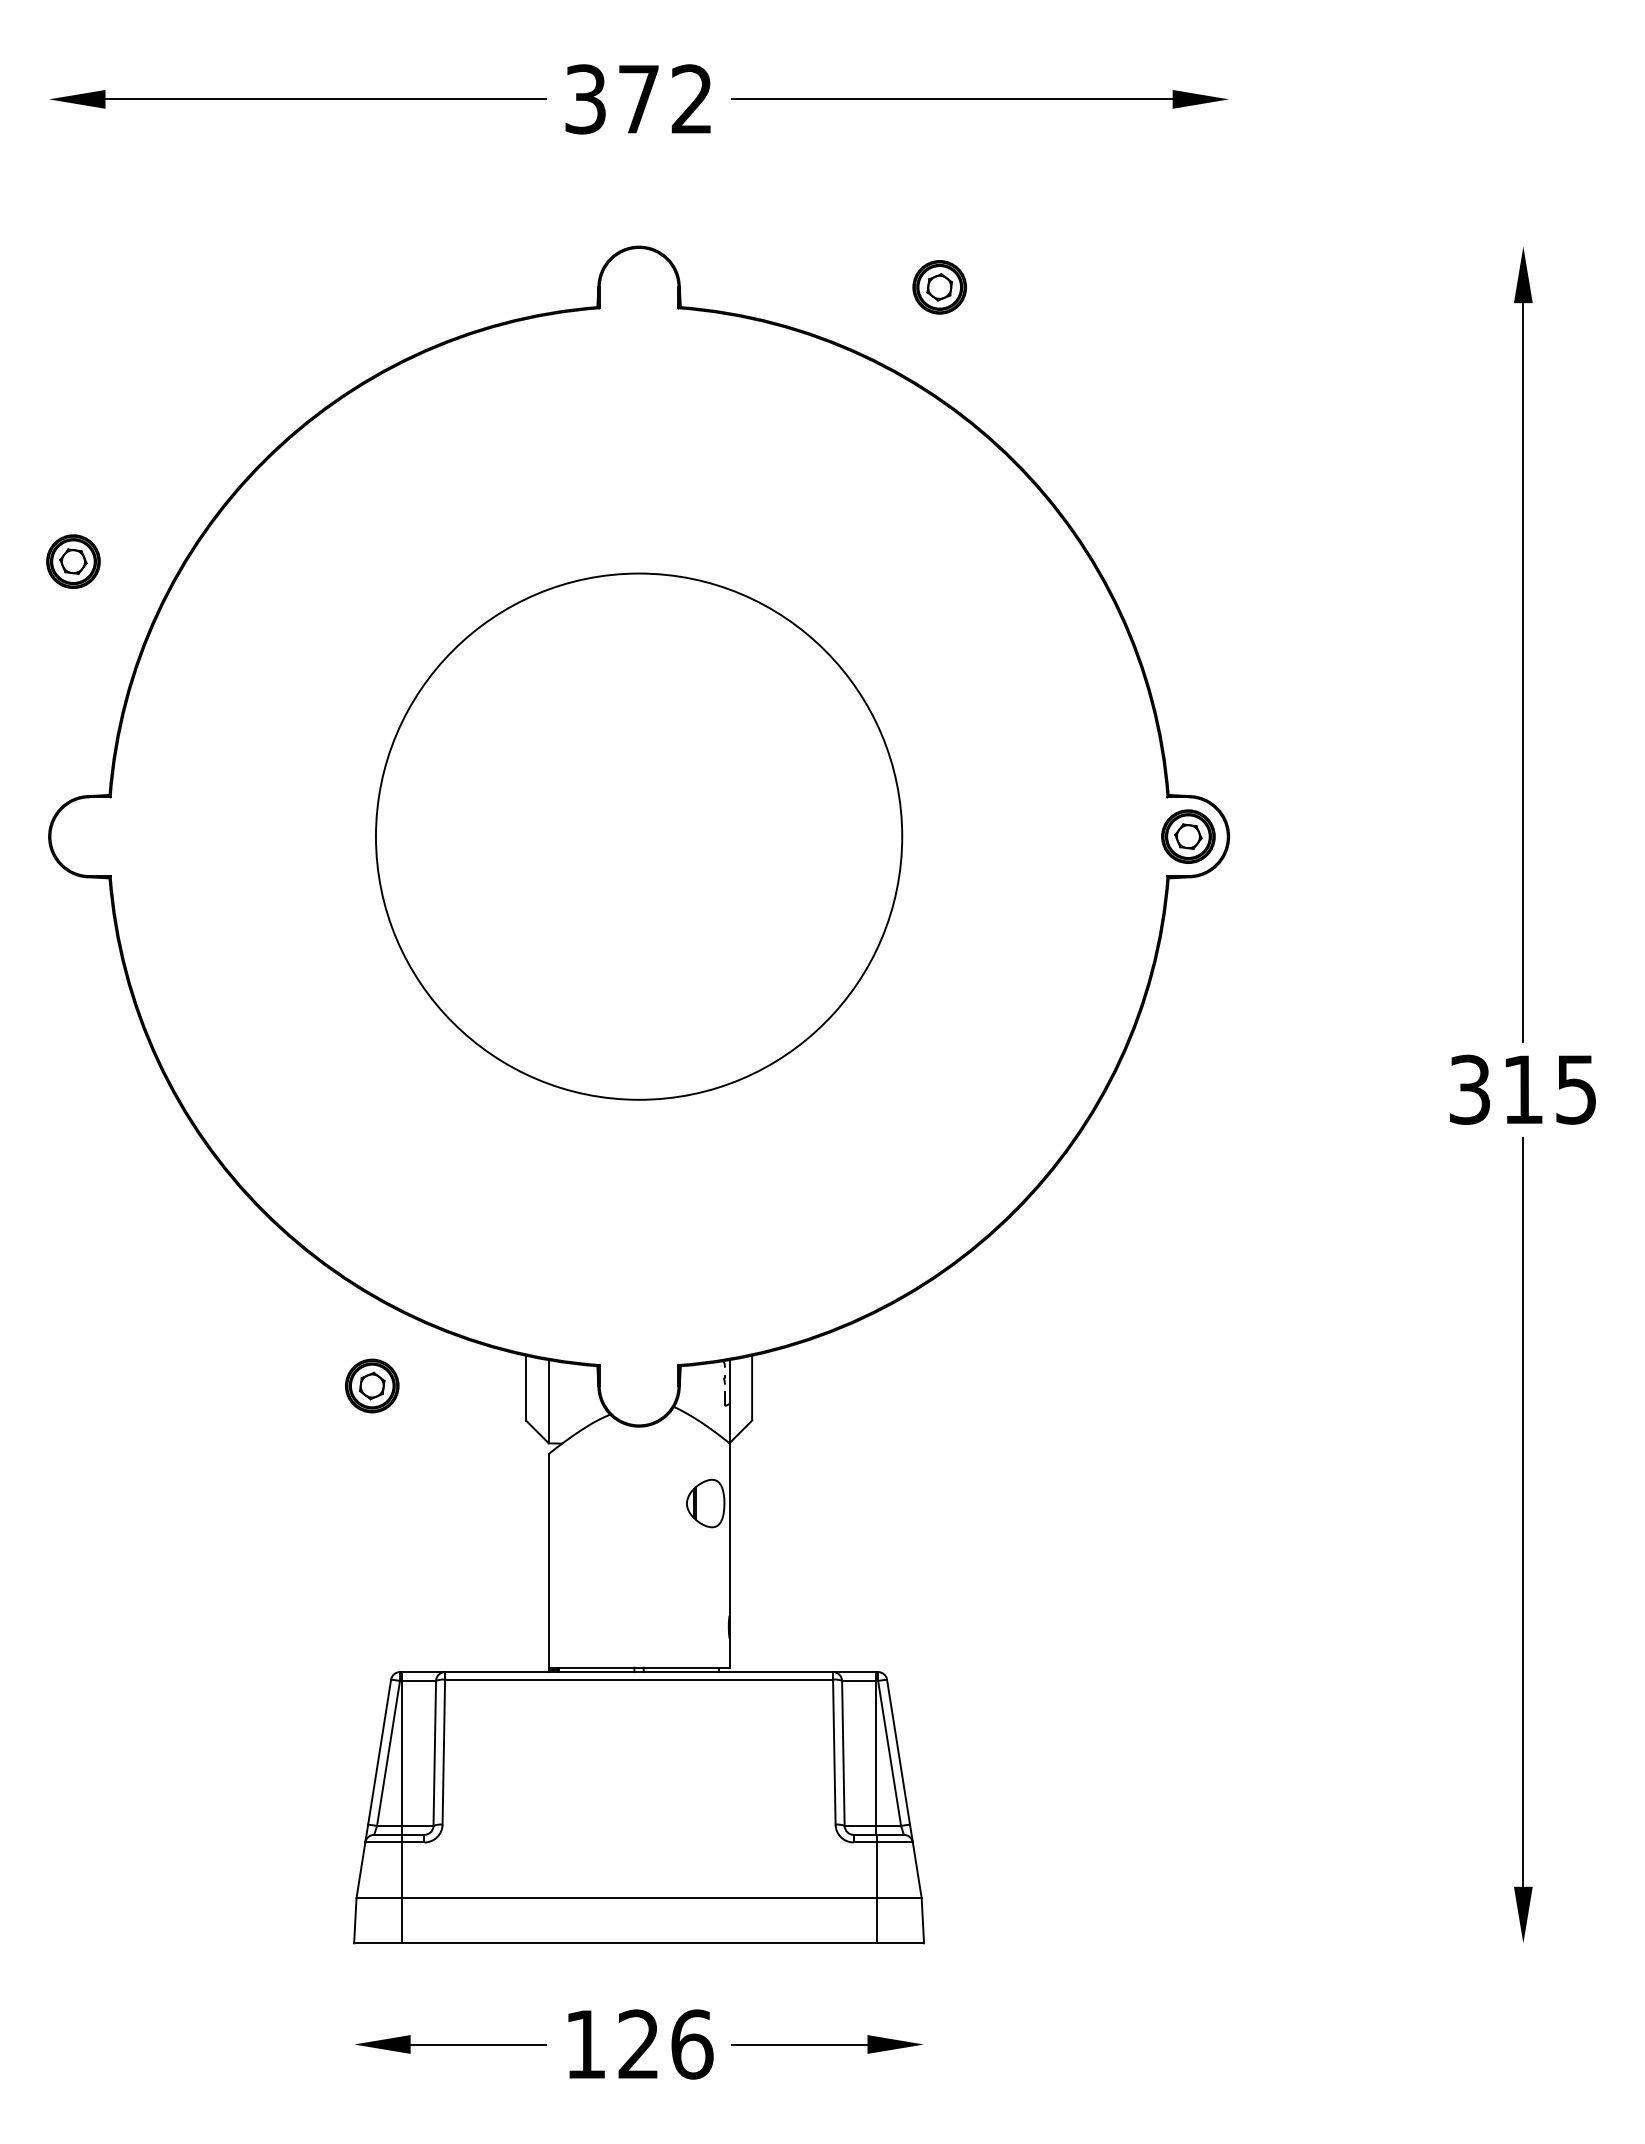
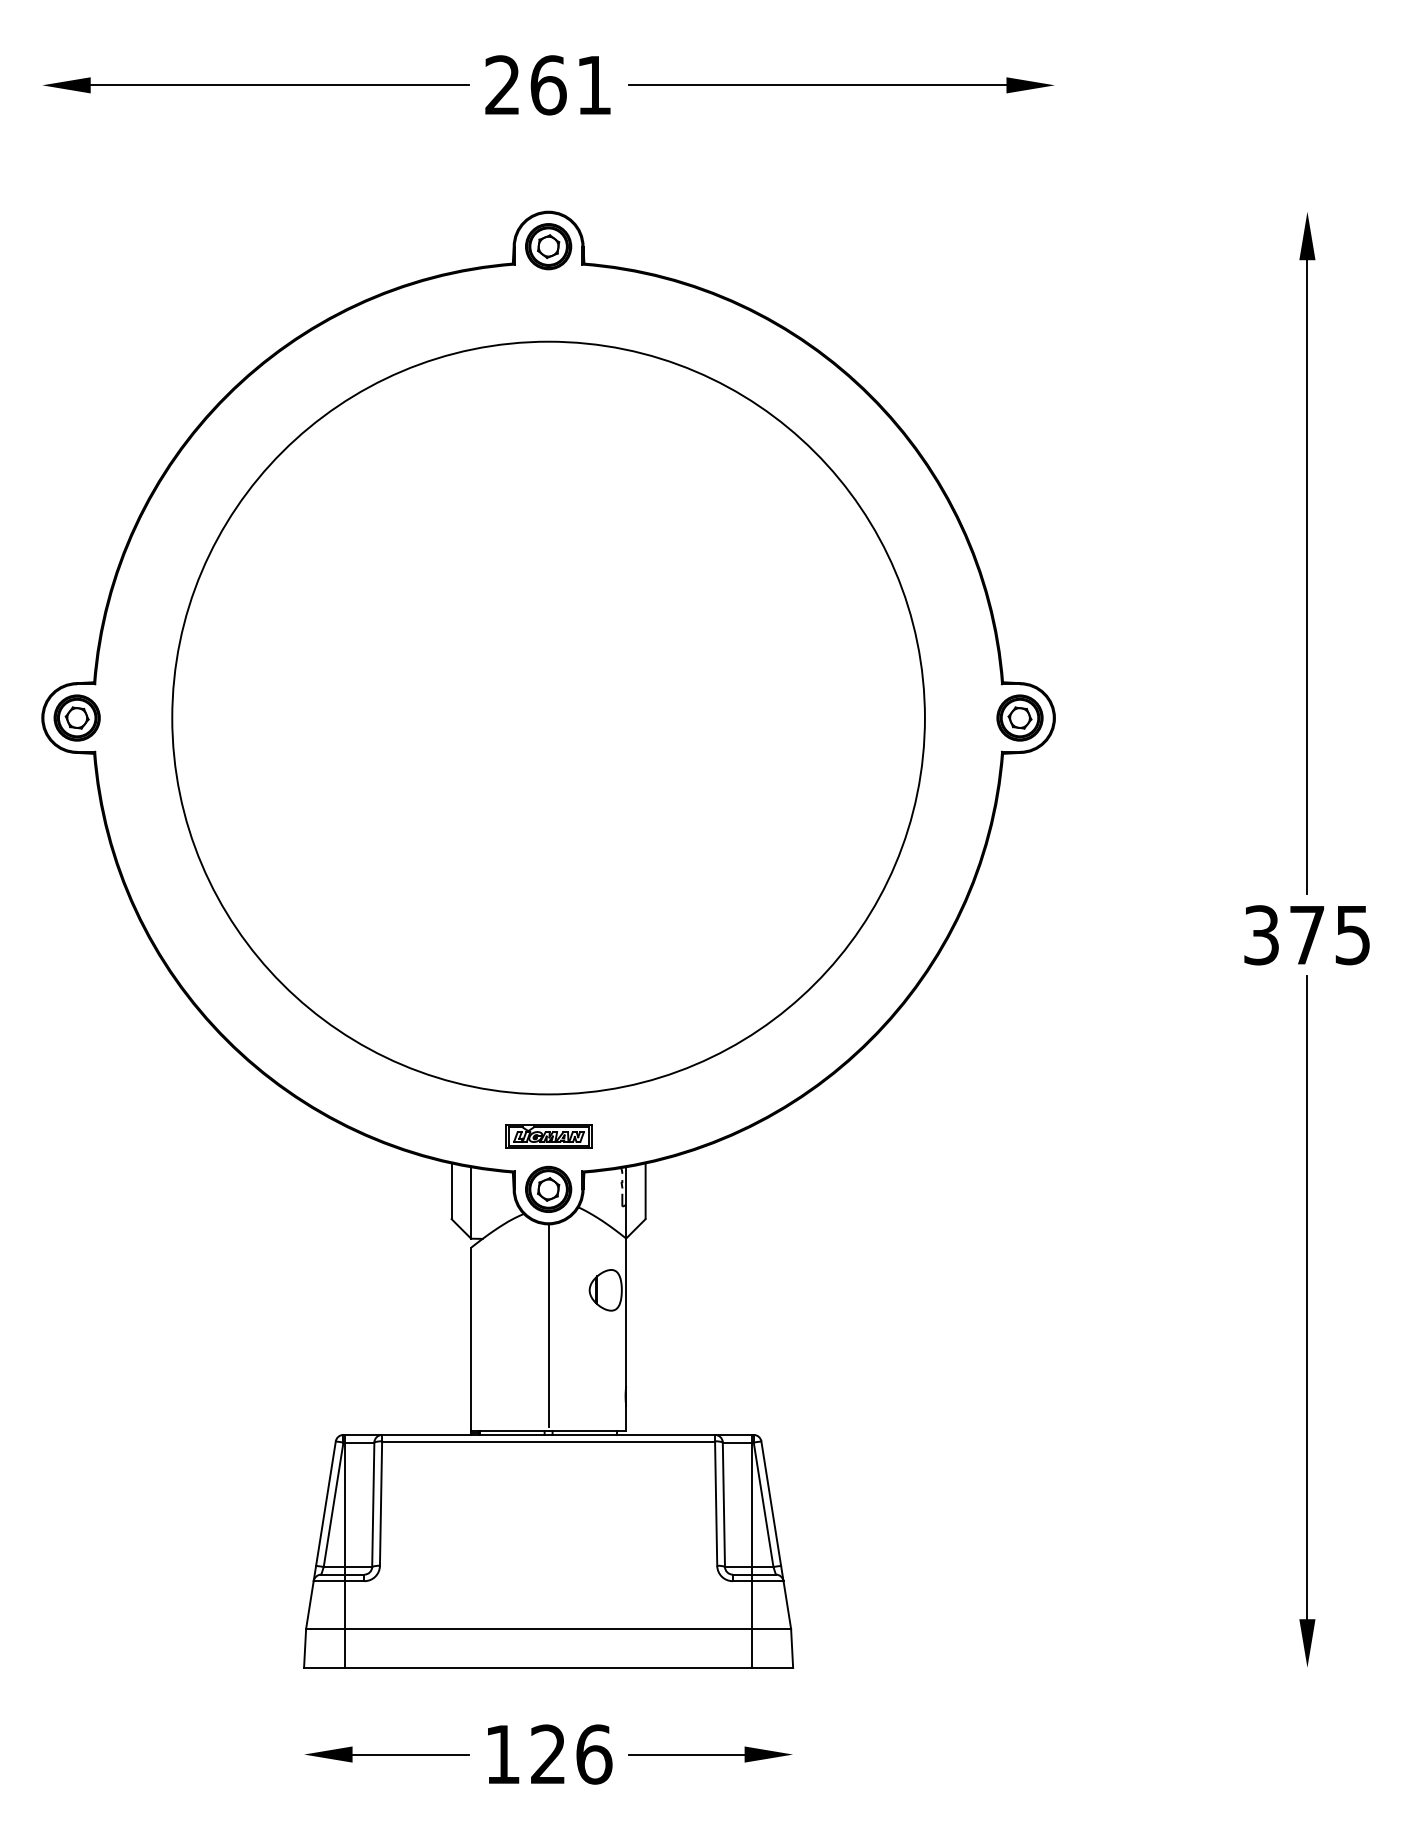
text: (637, 99) -> (547, 85), 372 -> 261
part: (939, 287) -> (548, 246), moved
part: (72, 561) -> (76, 717), moved
circle: (638, 836) -> (548, 717), size x1.67
text: (1523, 1090) -> (1307, 935), 315 -> 375
part: (638, 1324) -> (548, 1136), added
part: (372, 1384) -> (548, 1188), moved
line: (638, 1544) -> (548, 1325), added

